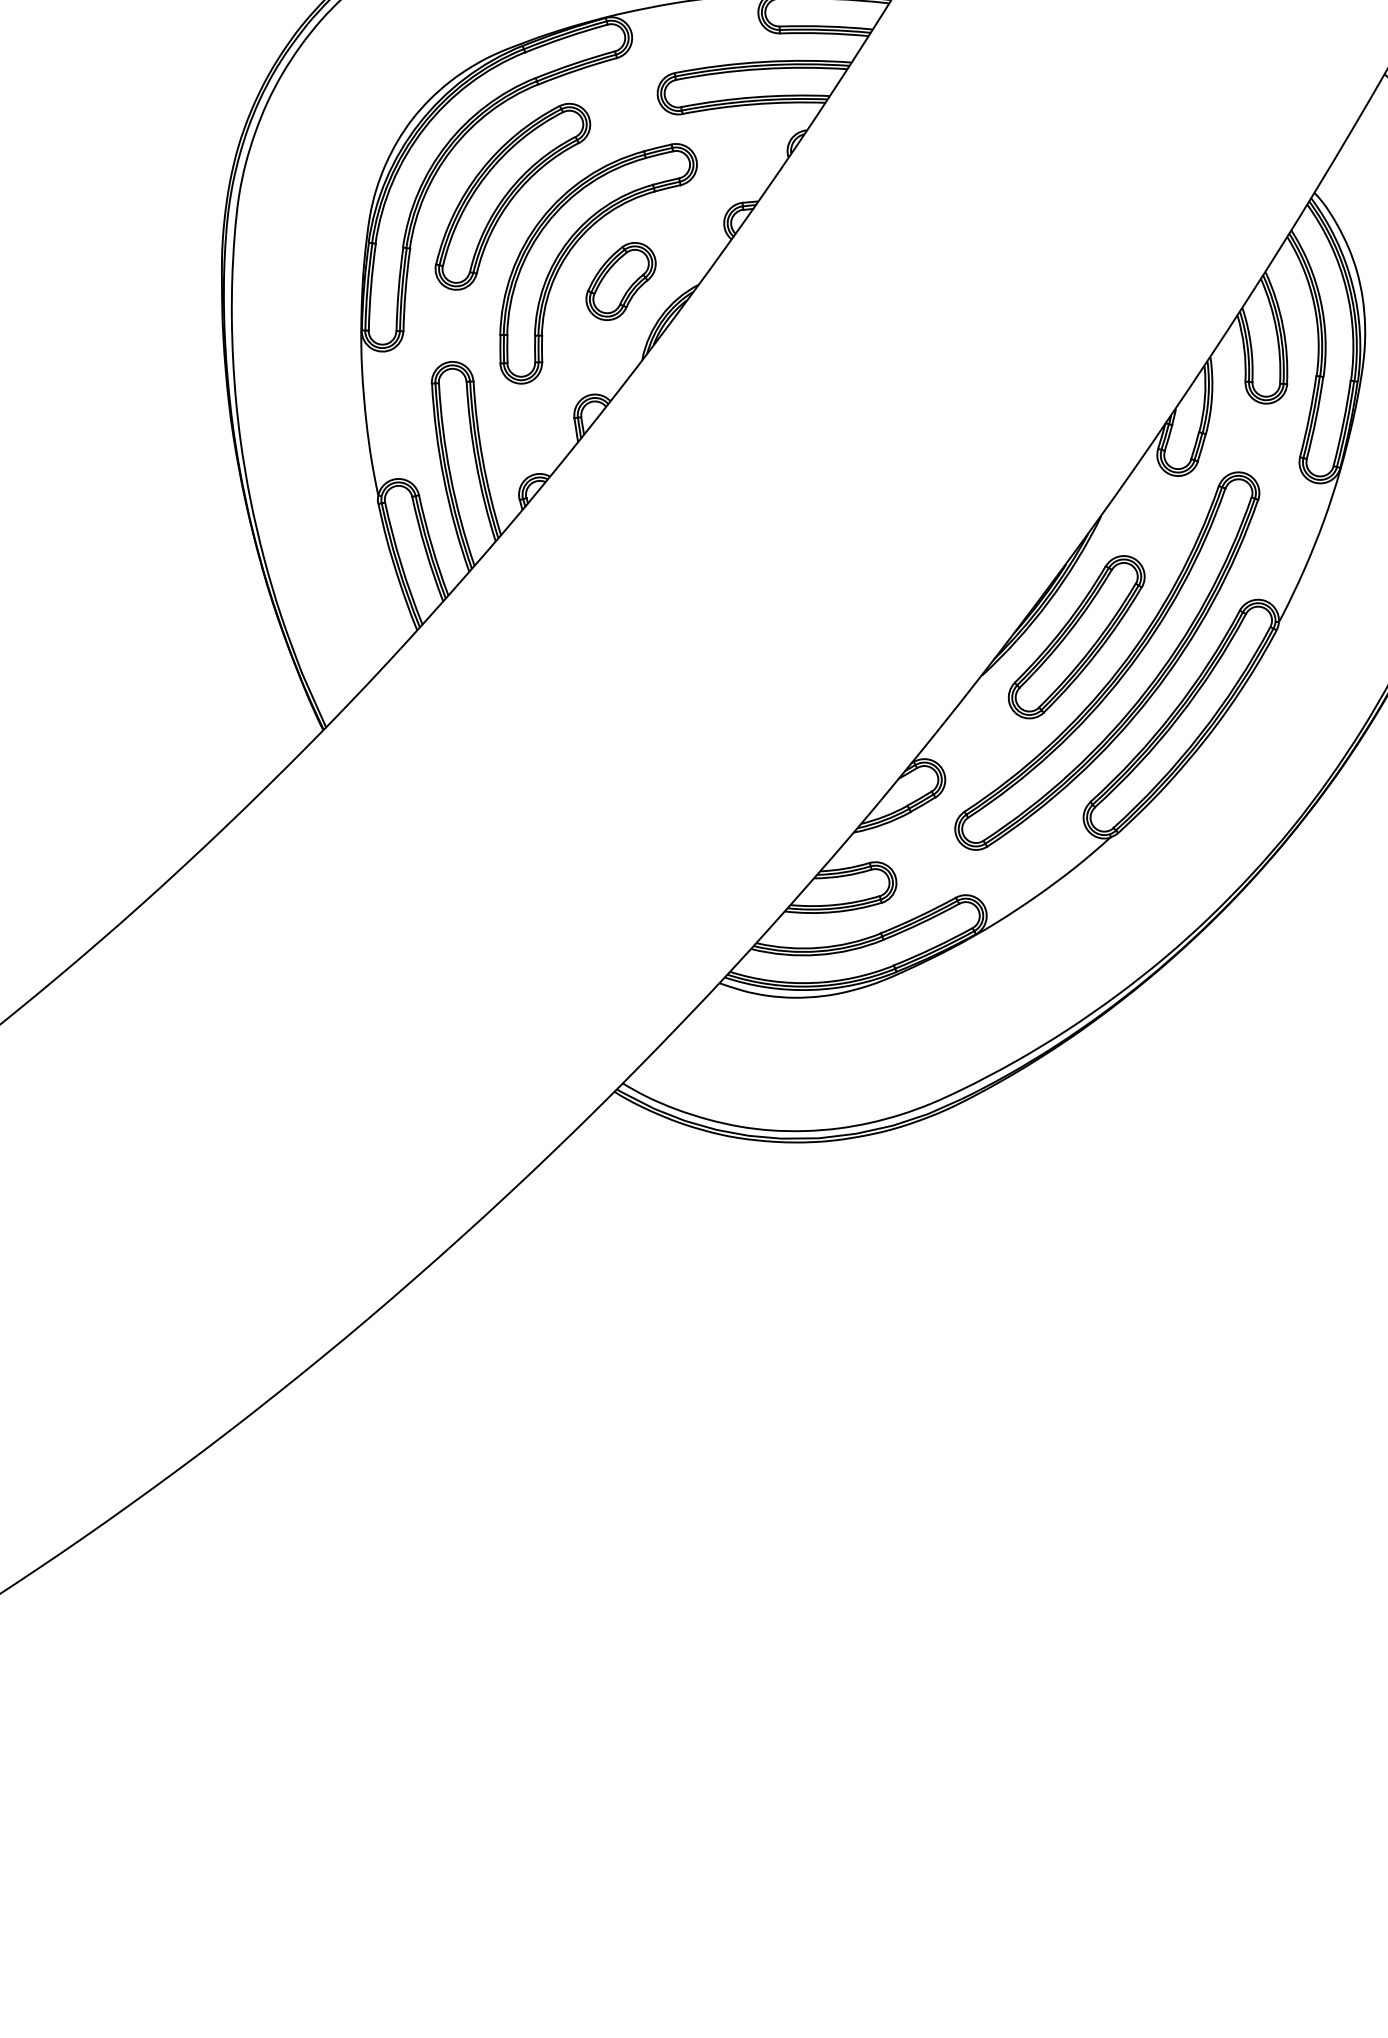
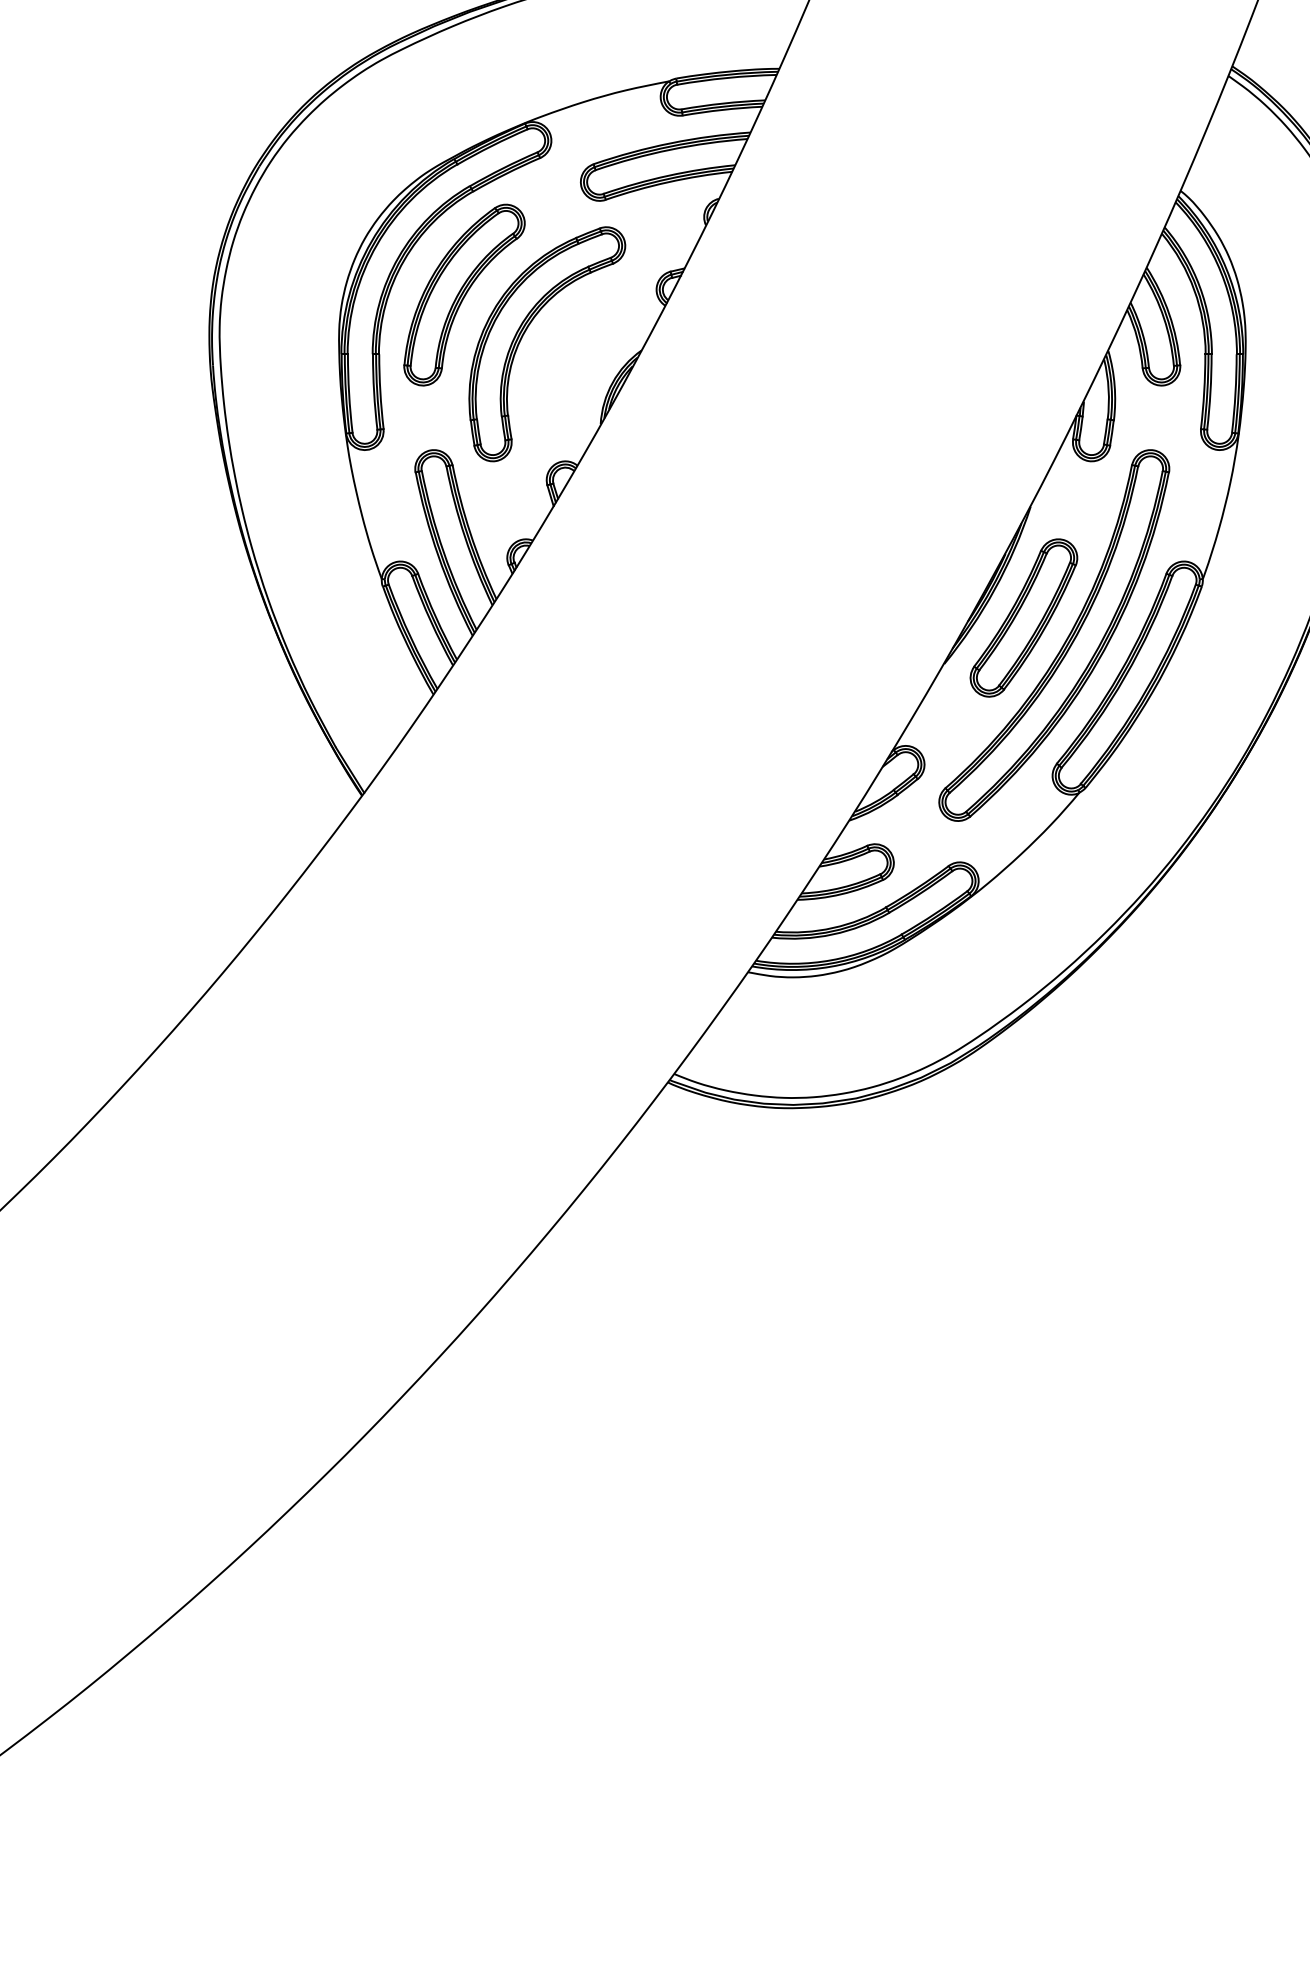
part: (620, 281) -> (571, 357), removed

